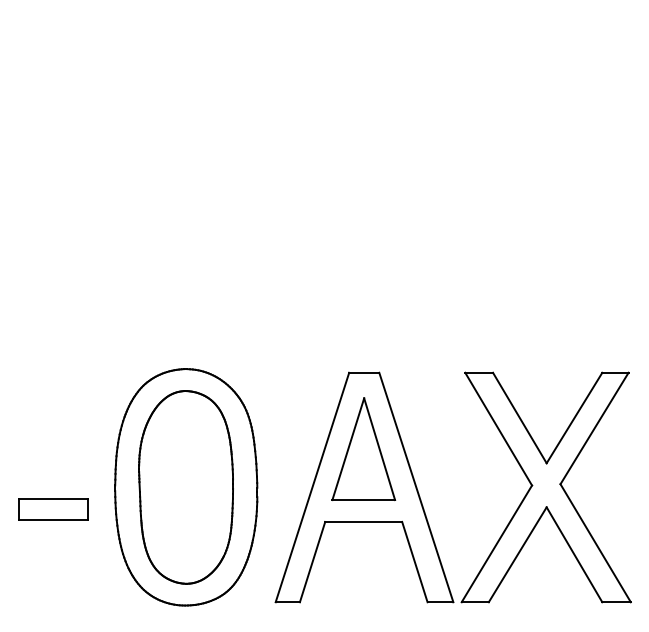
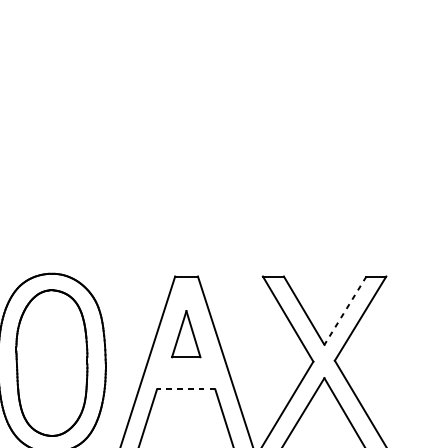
line: (574, 418) -> (345, 311), solid -> dashed
part: (363, 448) -> (186, 333), size x0.6
line: (363, 521) -> (186, 388), solid -> dashed

